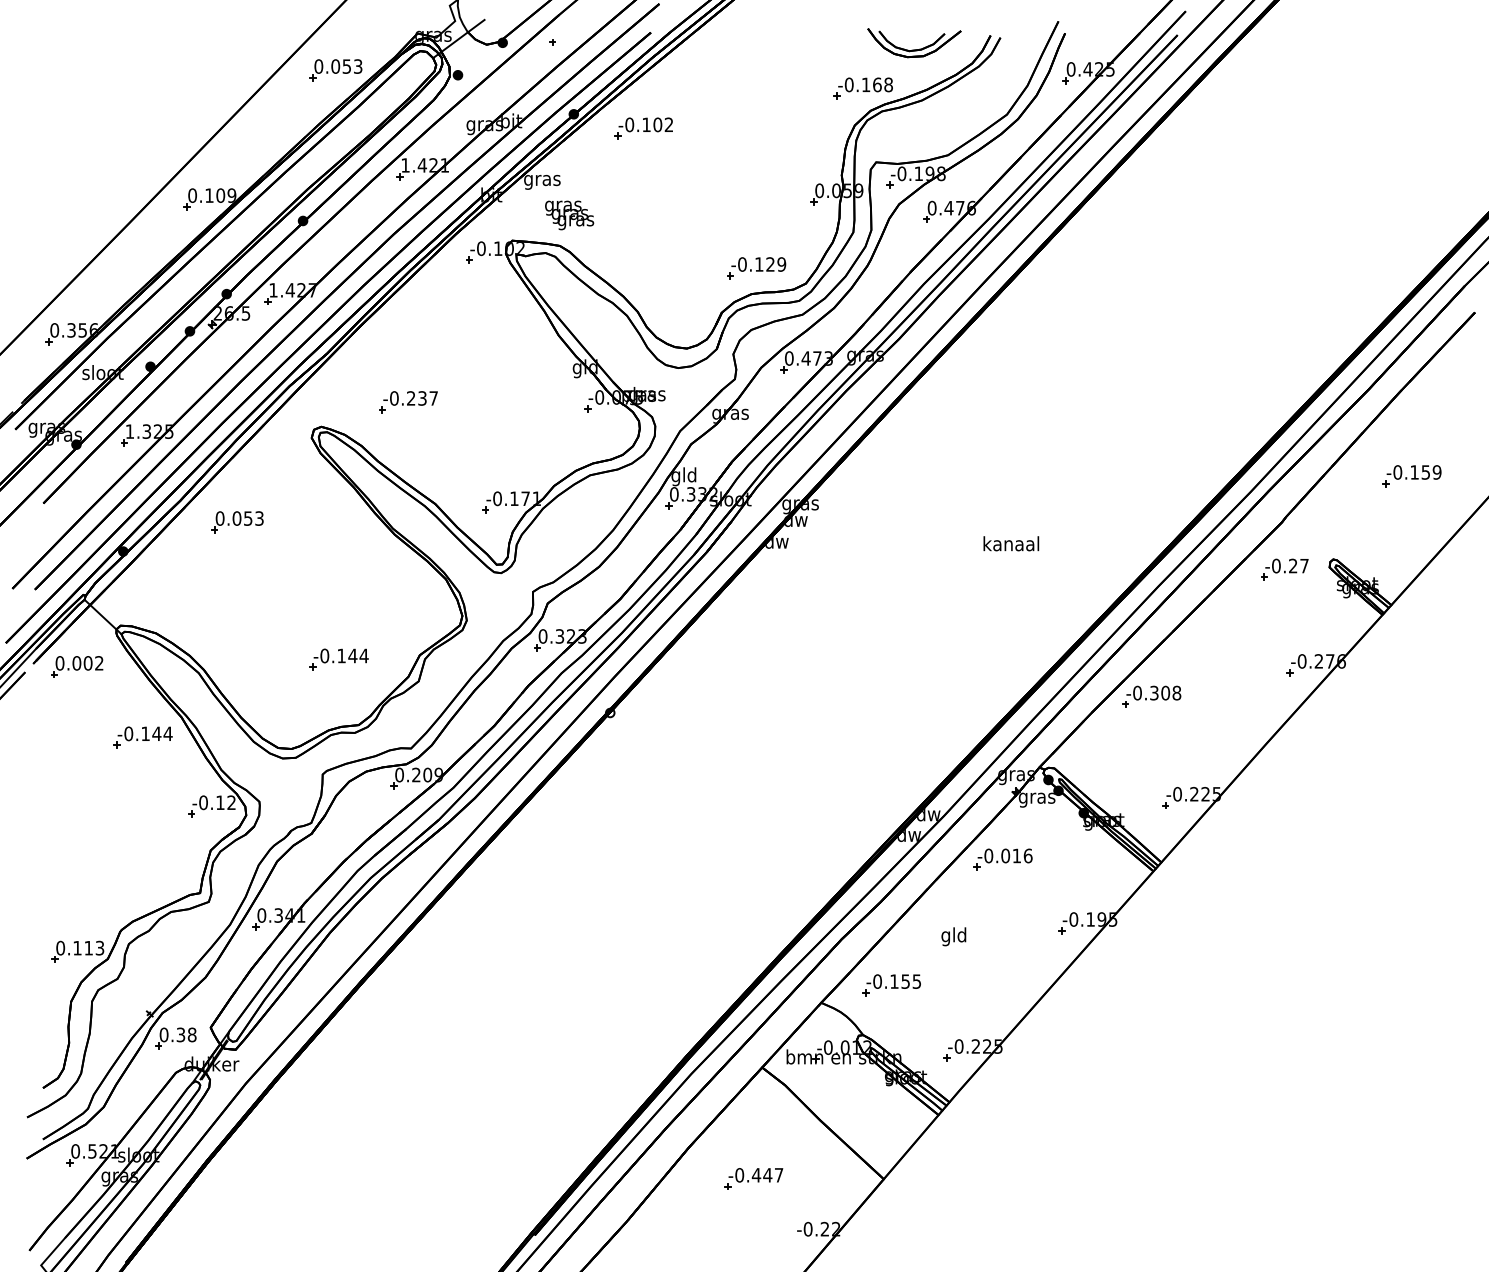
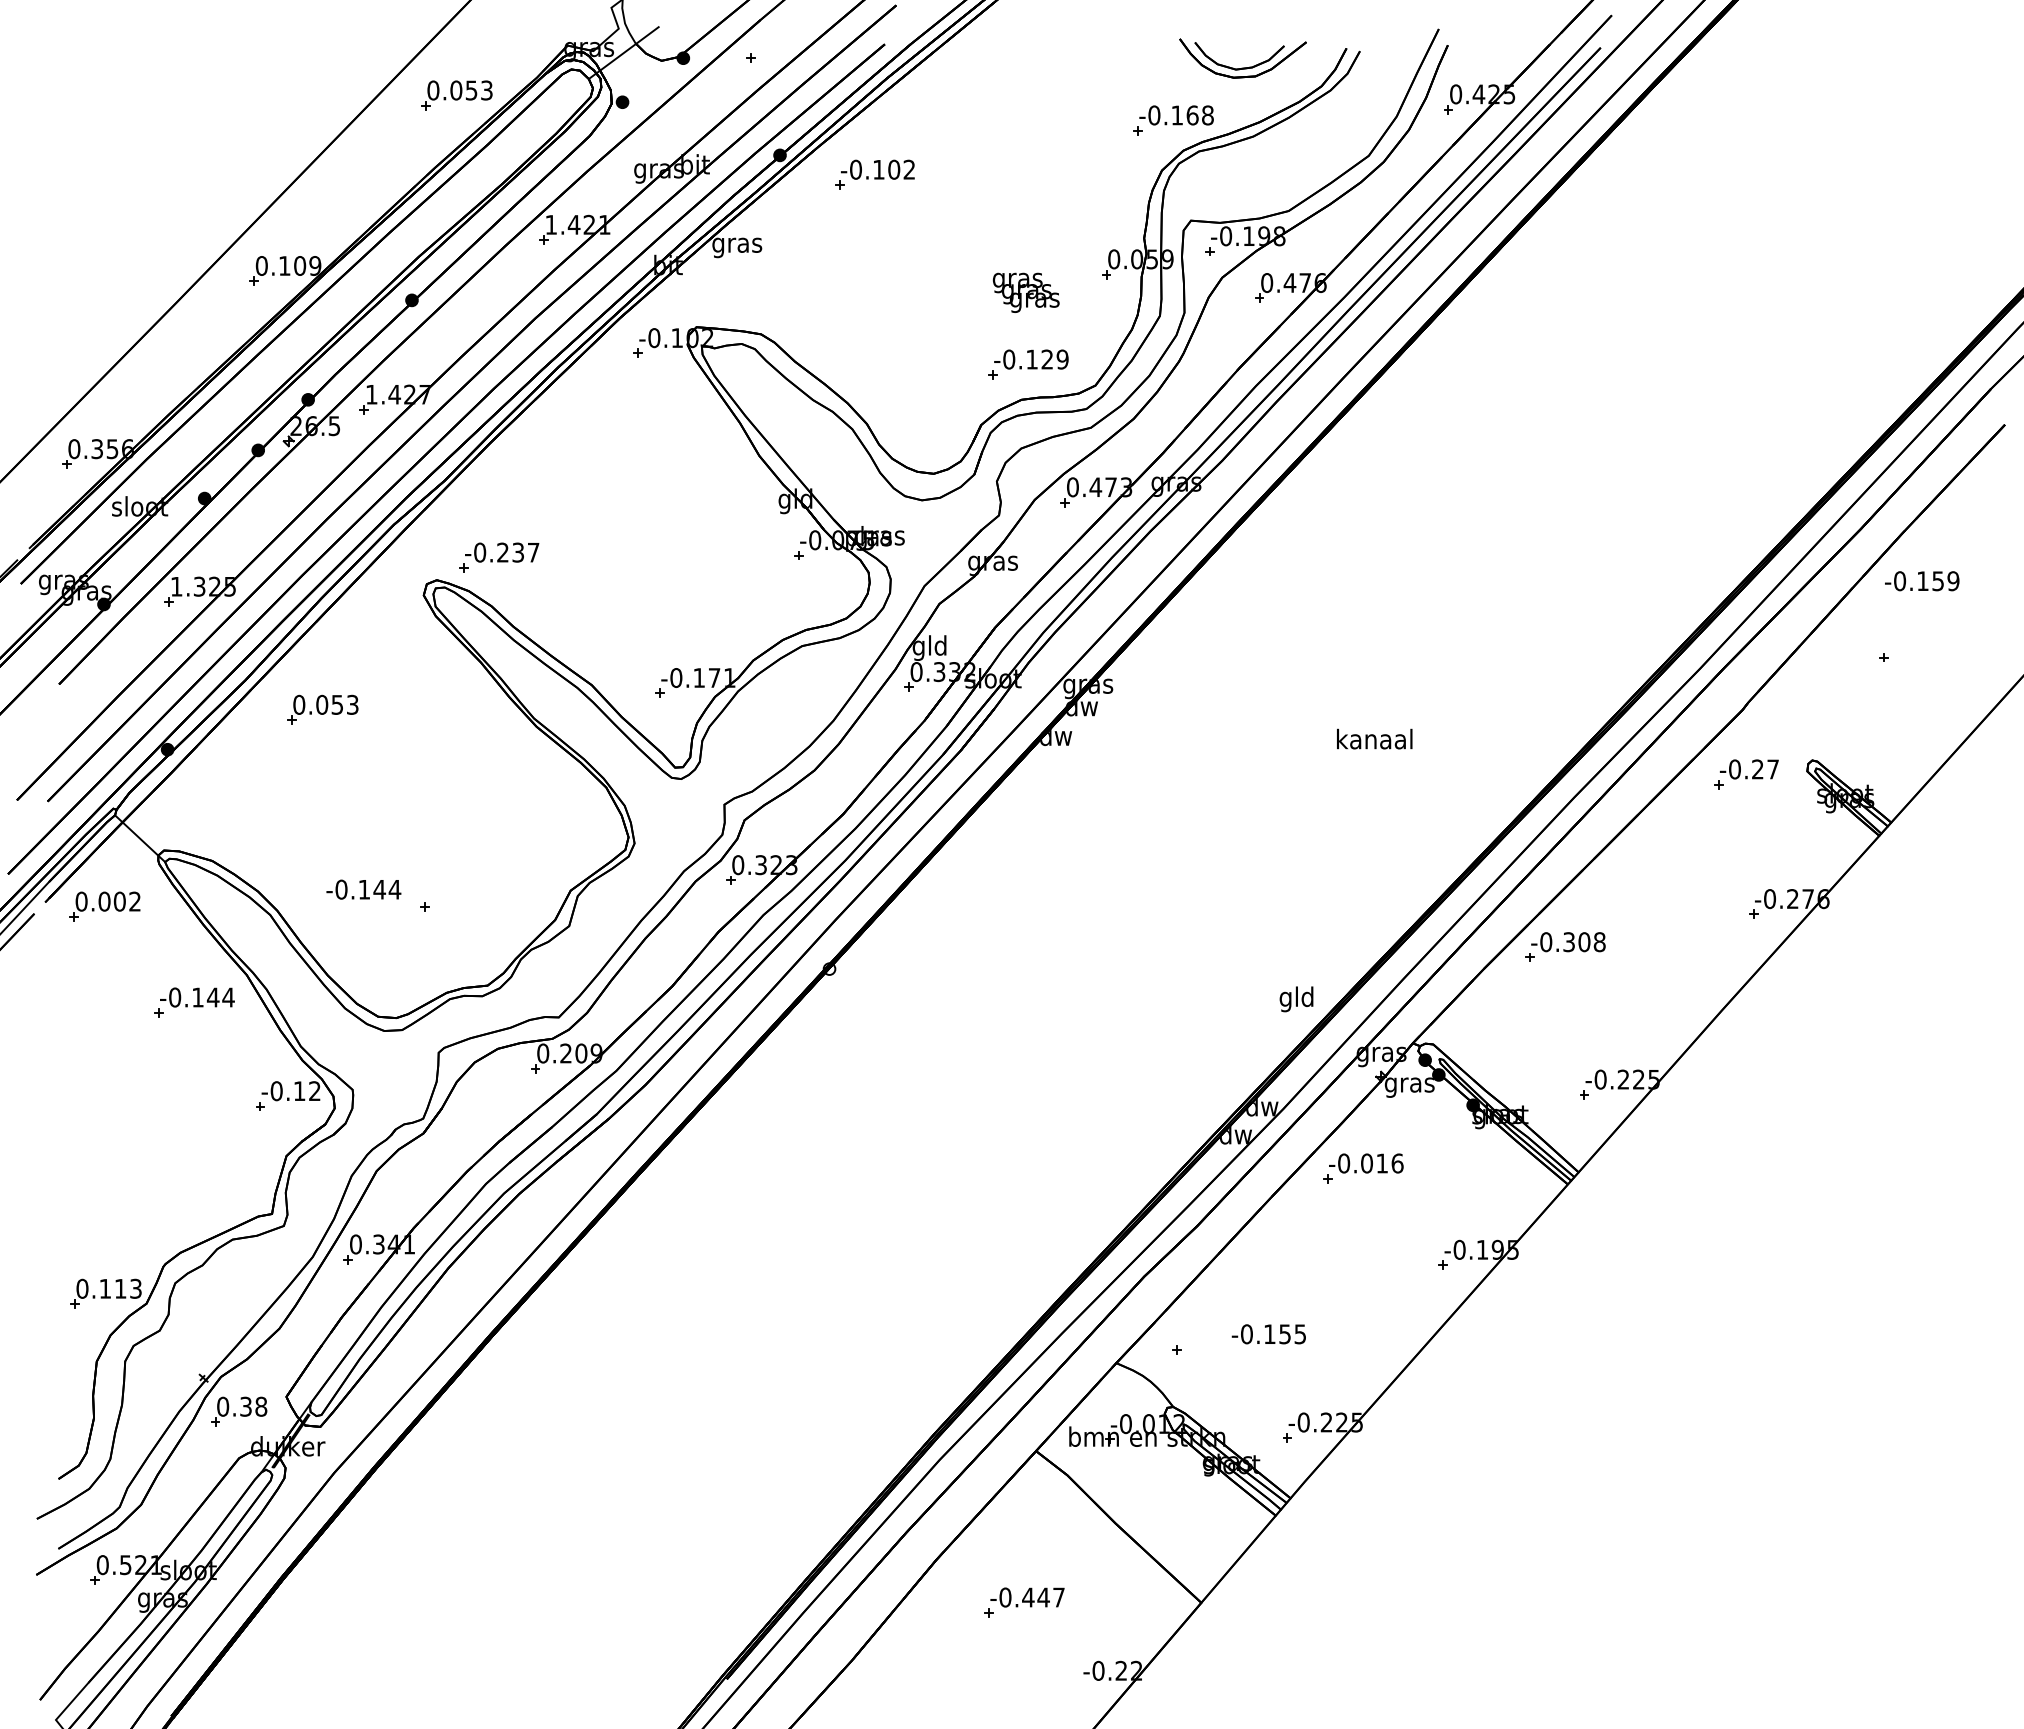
text: (569, 215) -> (1025, 292), moved
part: (408, 402) -> (499, 557), moved
text: (1414, 472) -> (1922, 581), moved
text: (340, 655) -> (363, 889), moved
text: (953, 936) -> (1296, 999), moved
text: (893, 981) -> (1268, 1334), moved

